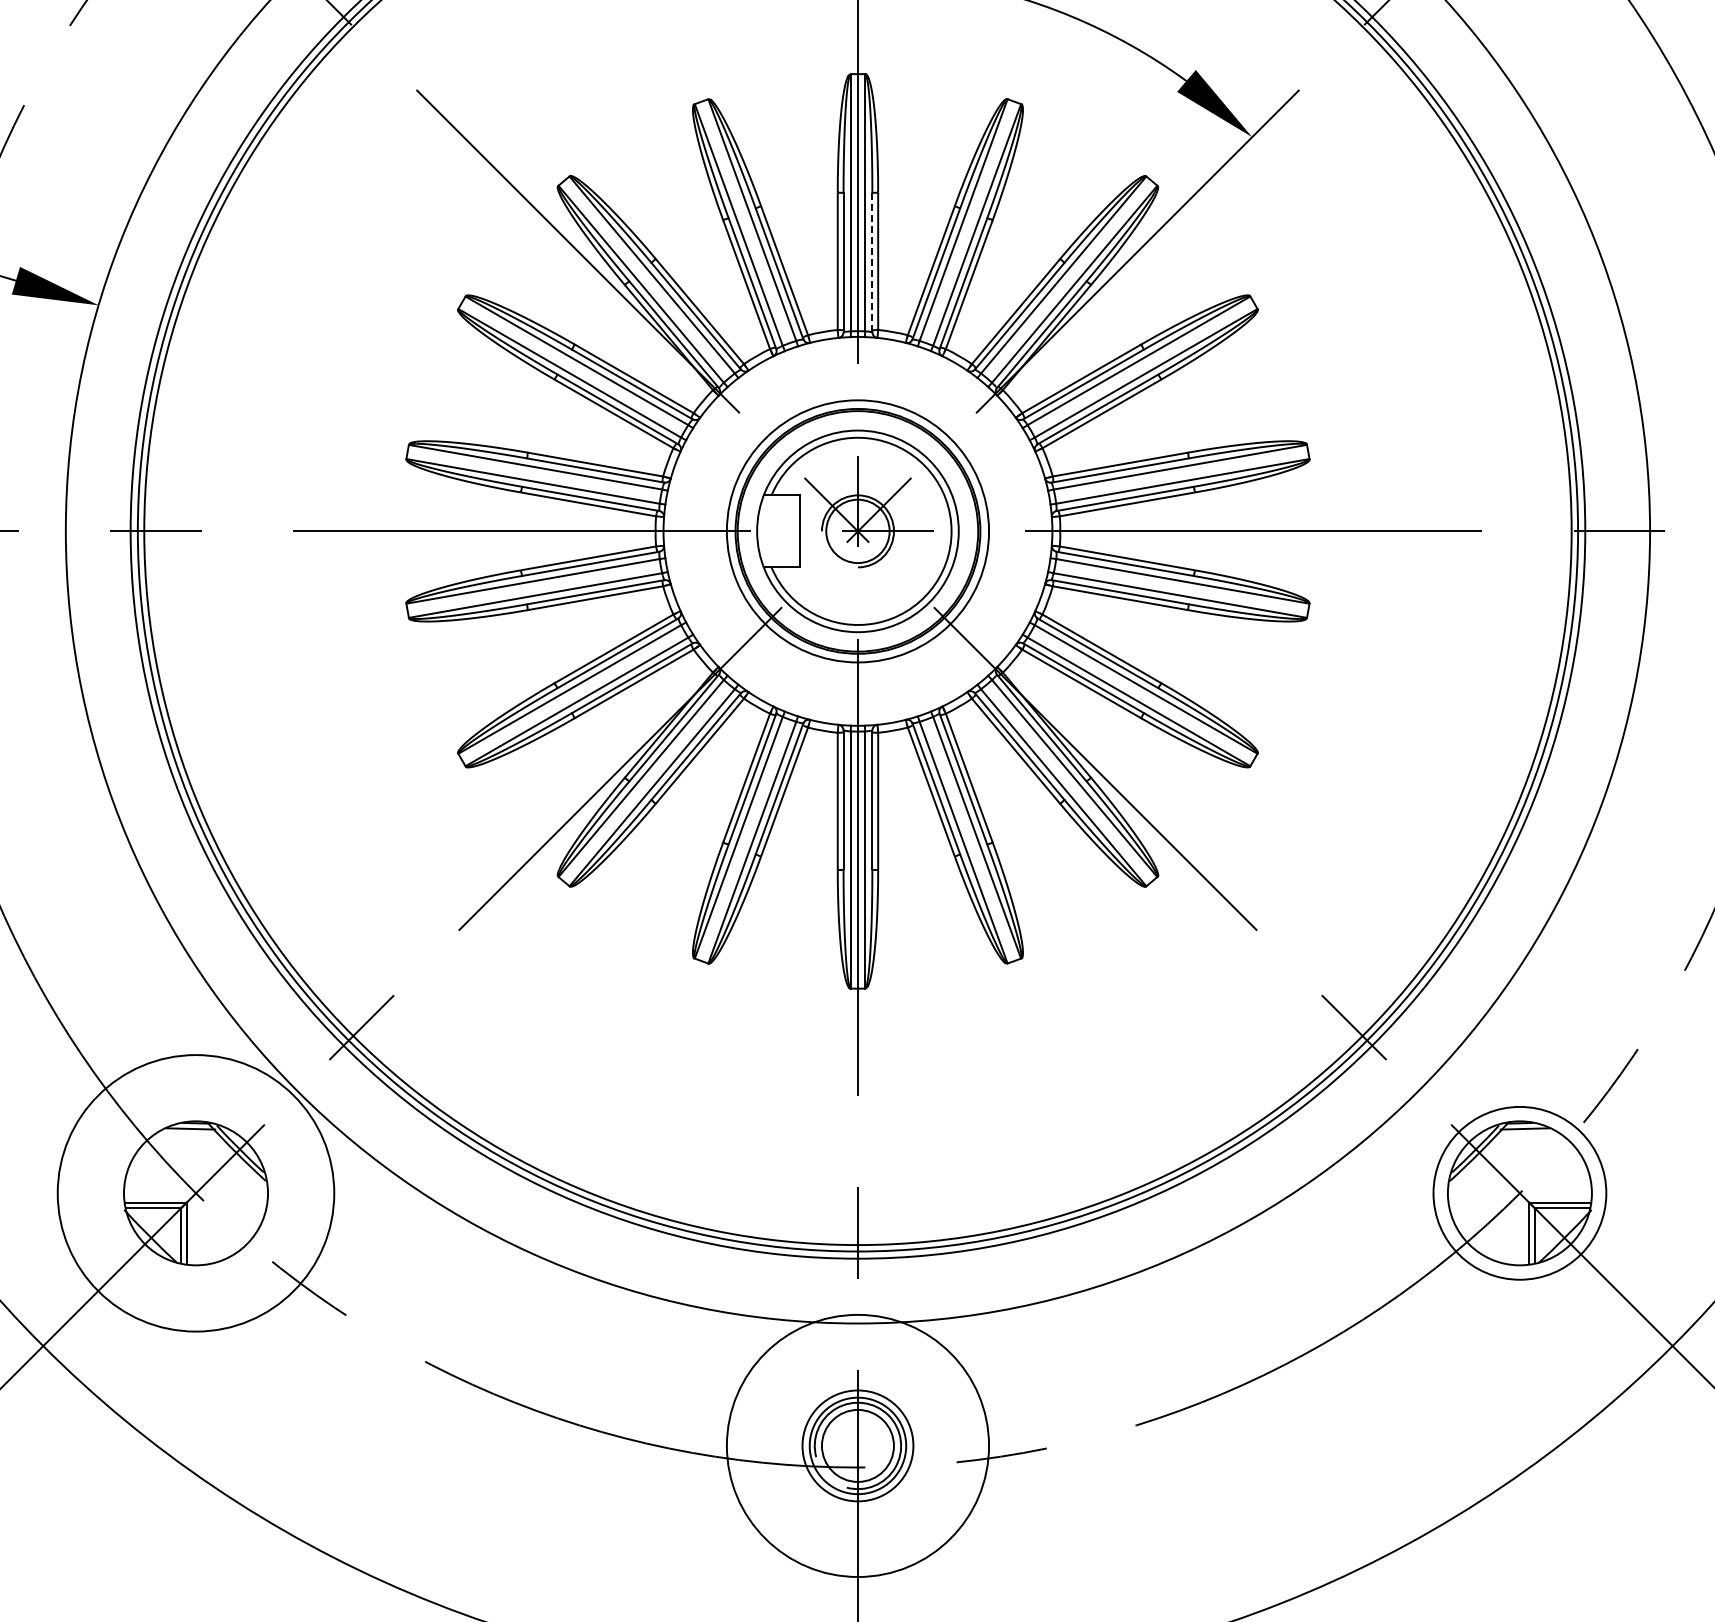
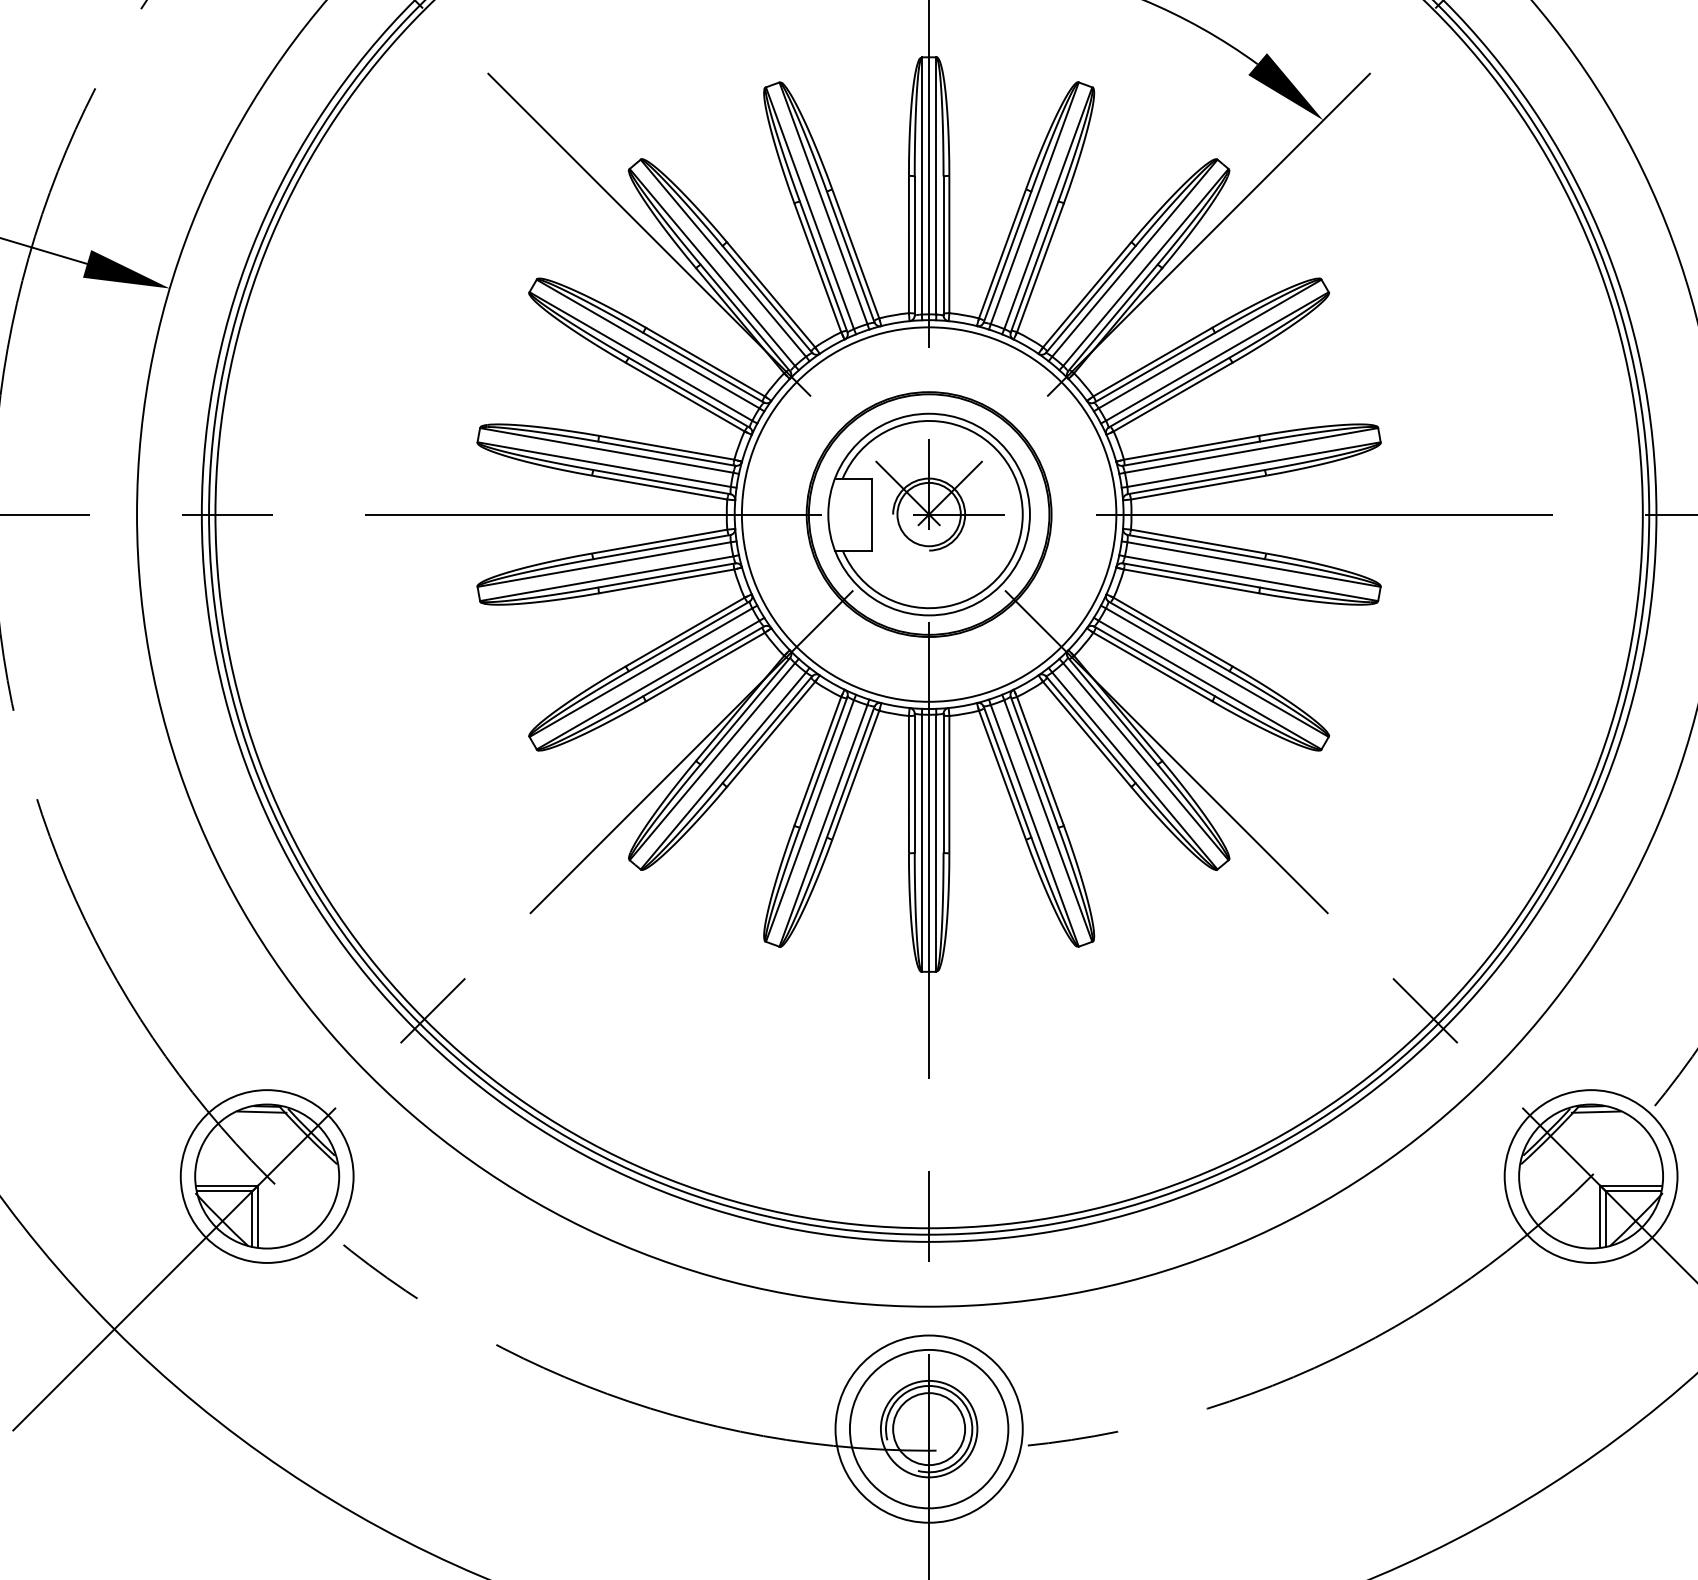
line: (872, 263) -> (943, 246), dashed -> solid
circle: (857, 531) -> (928, 514), size x1.43
circle: (195, 1192) -> (266, 1175), size x0.62
circle: (857, 1445) -> (928, 1428), size x0.71
circle: (857, 1445) -> (928, 1428), size x1.43

